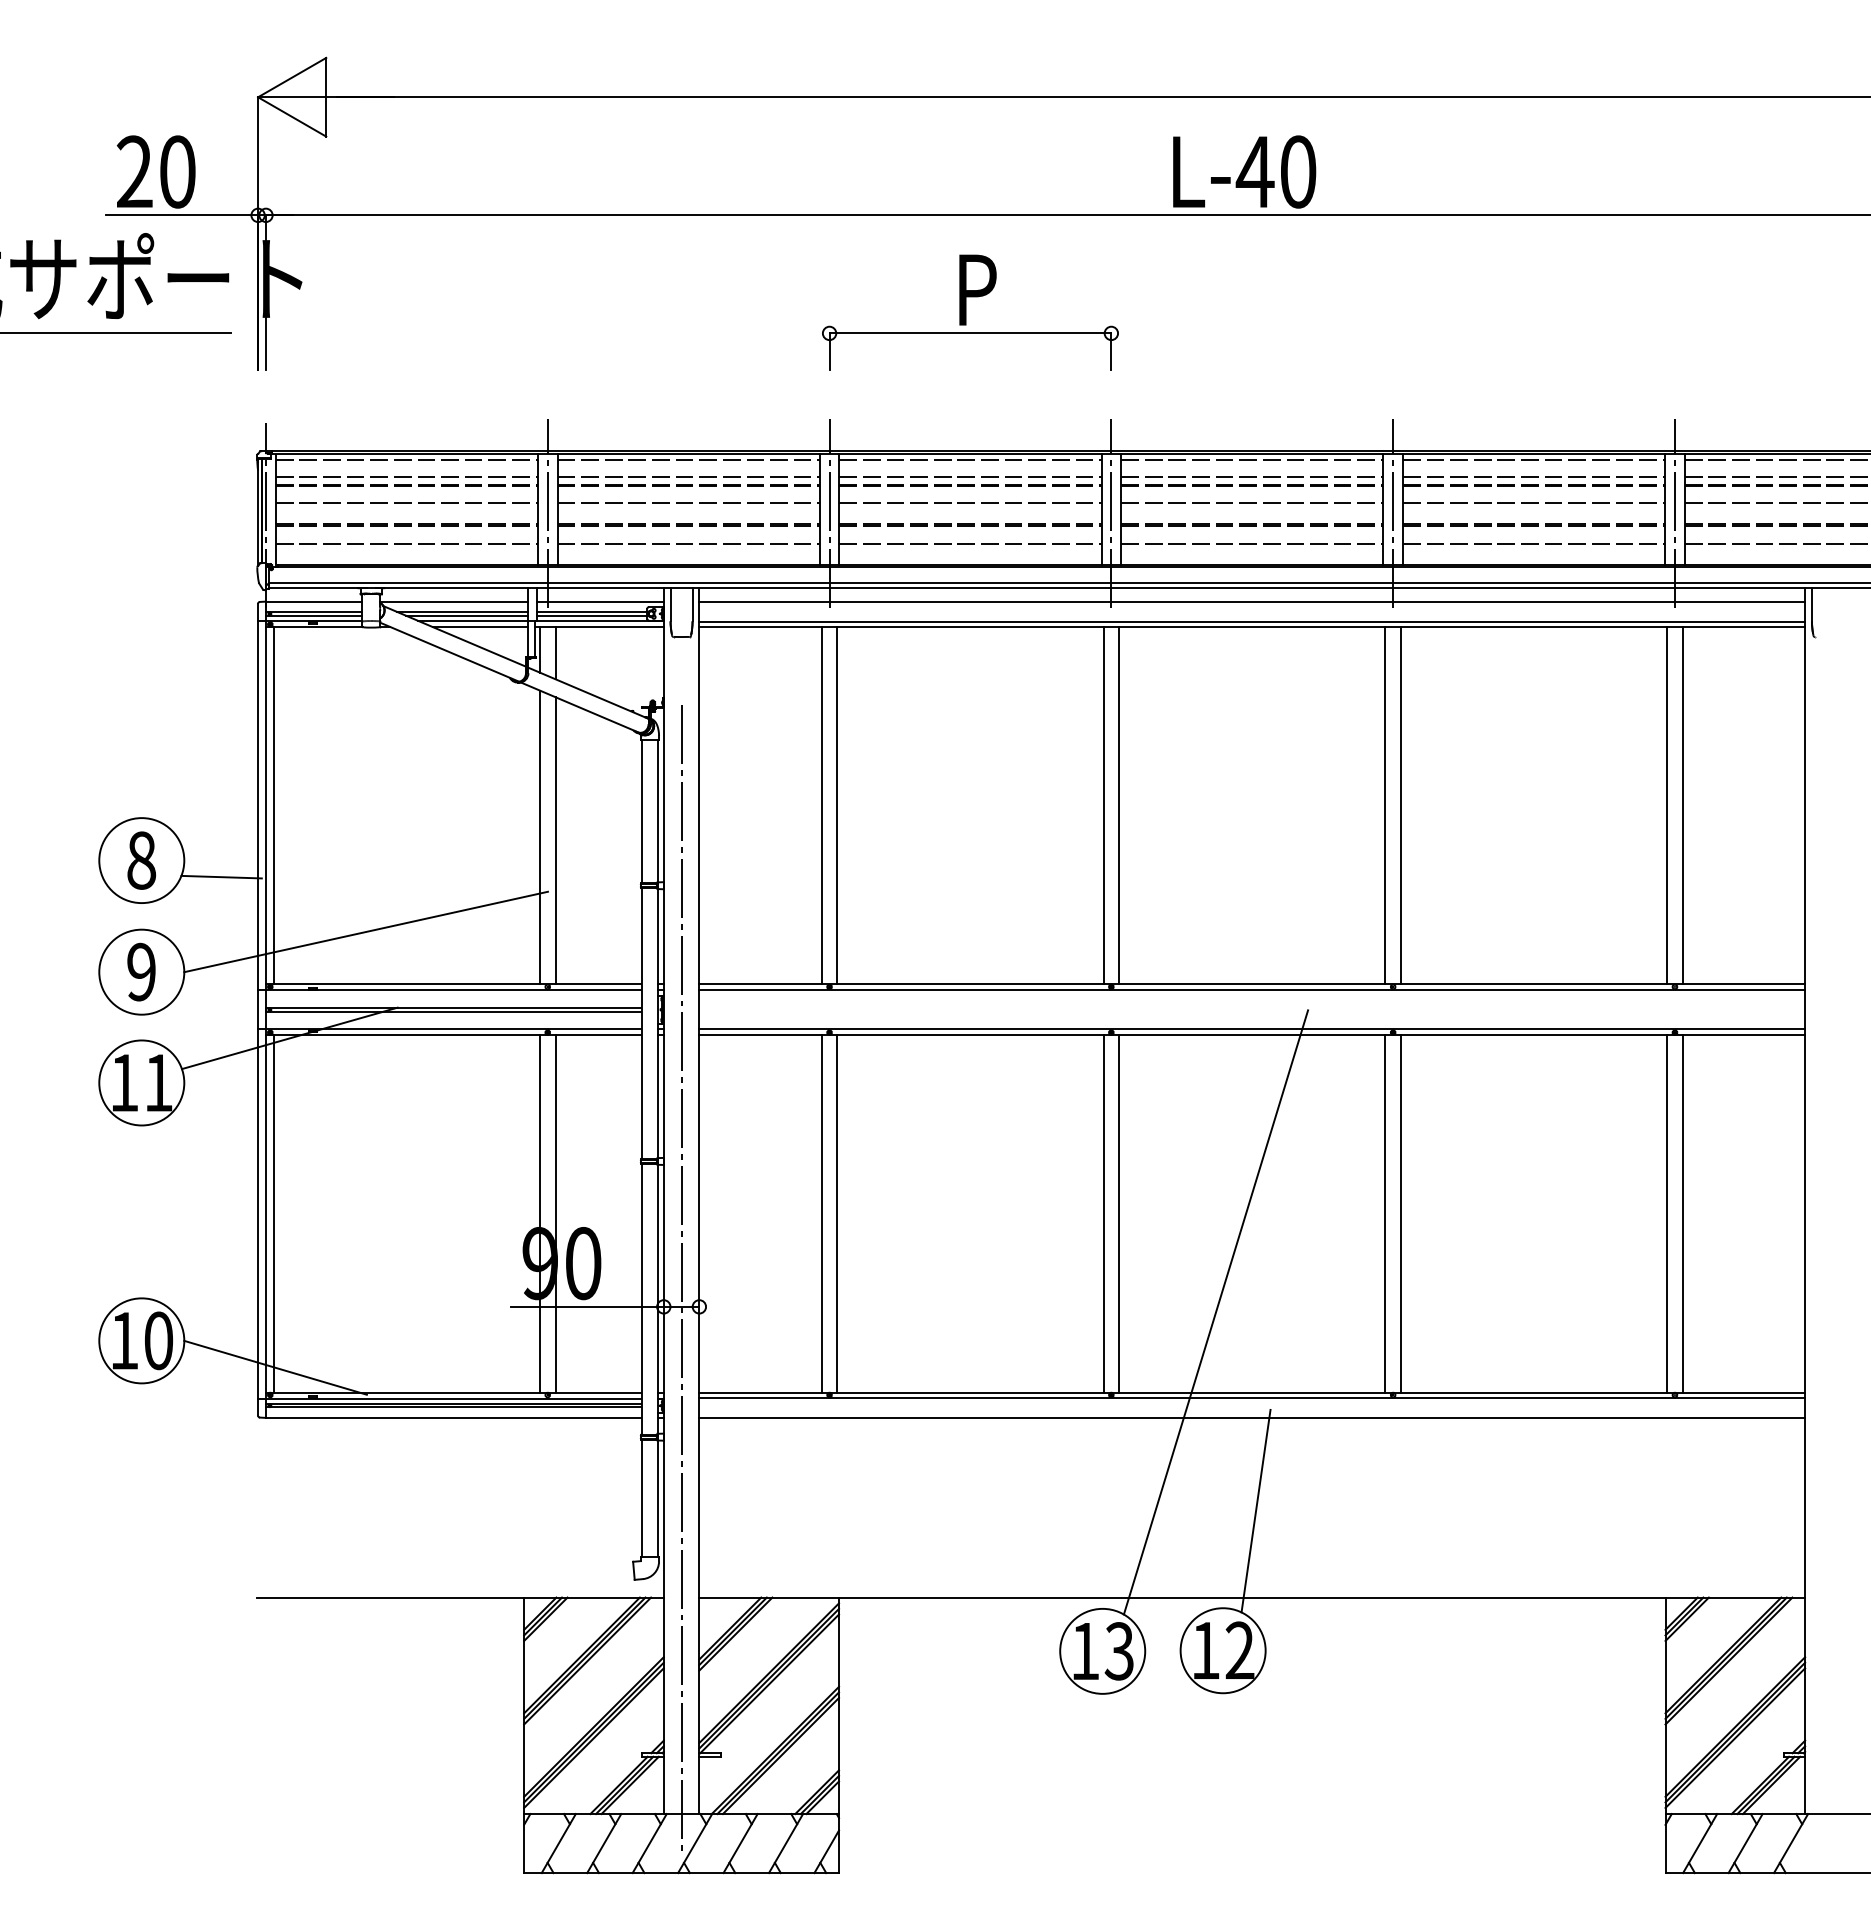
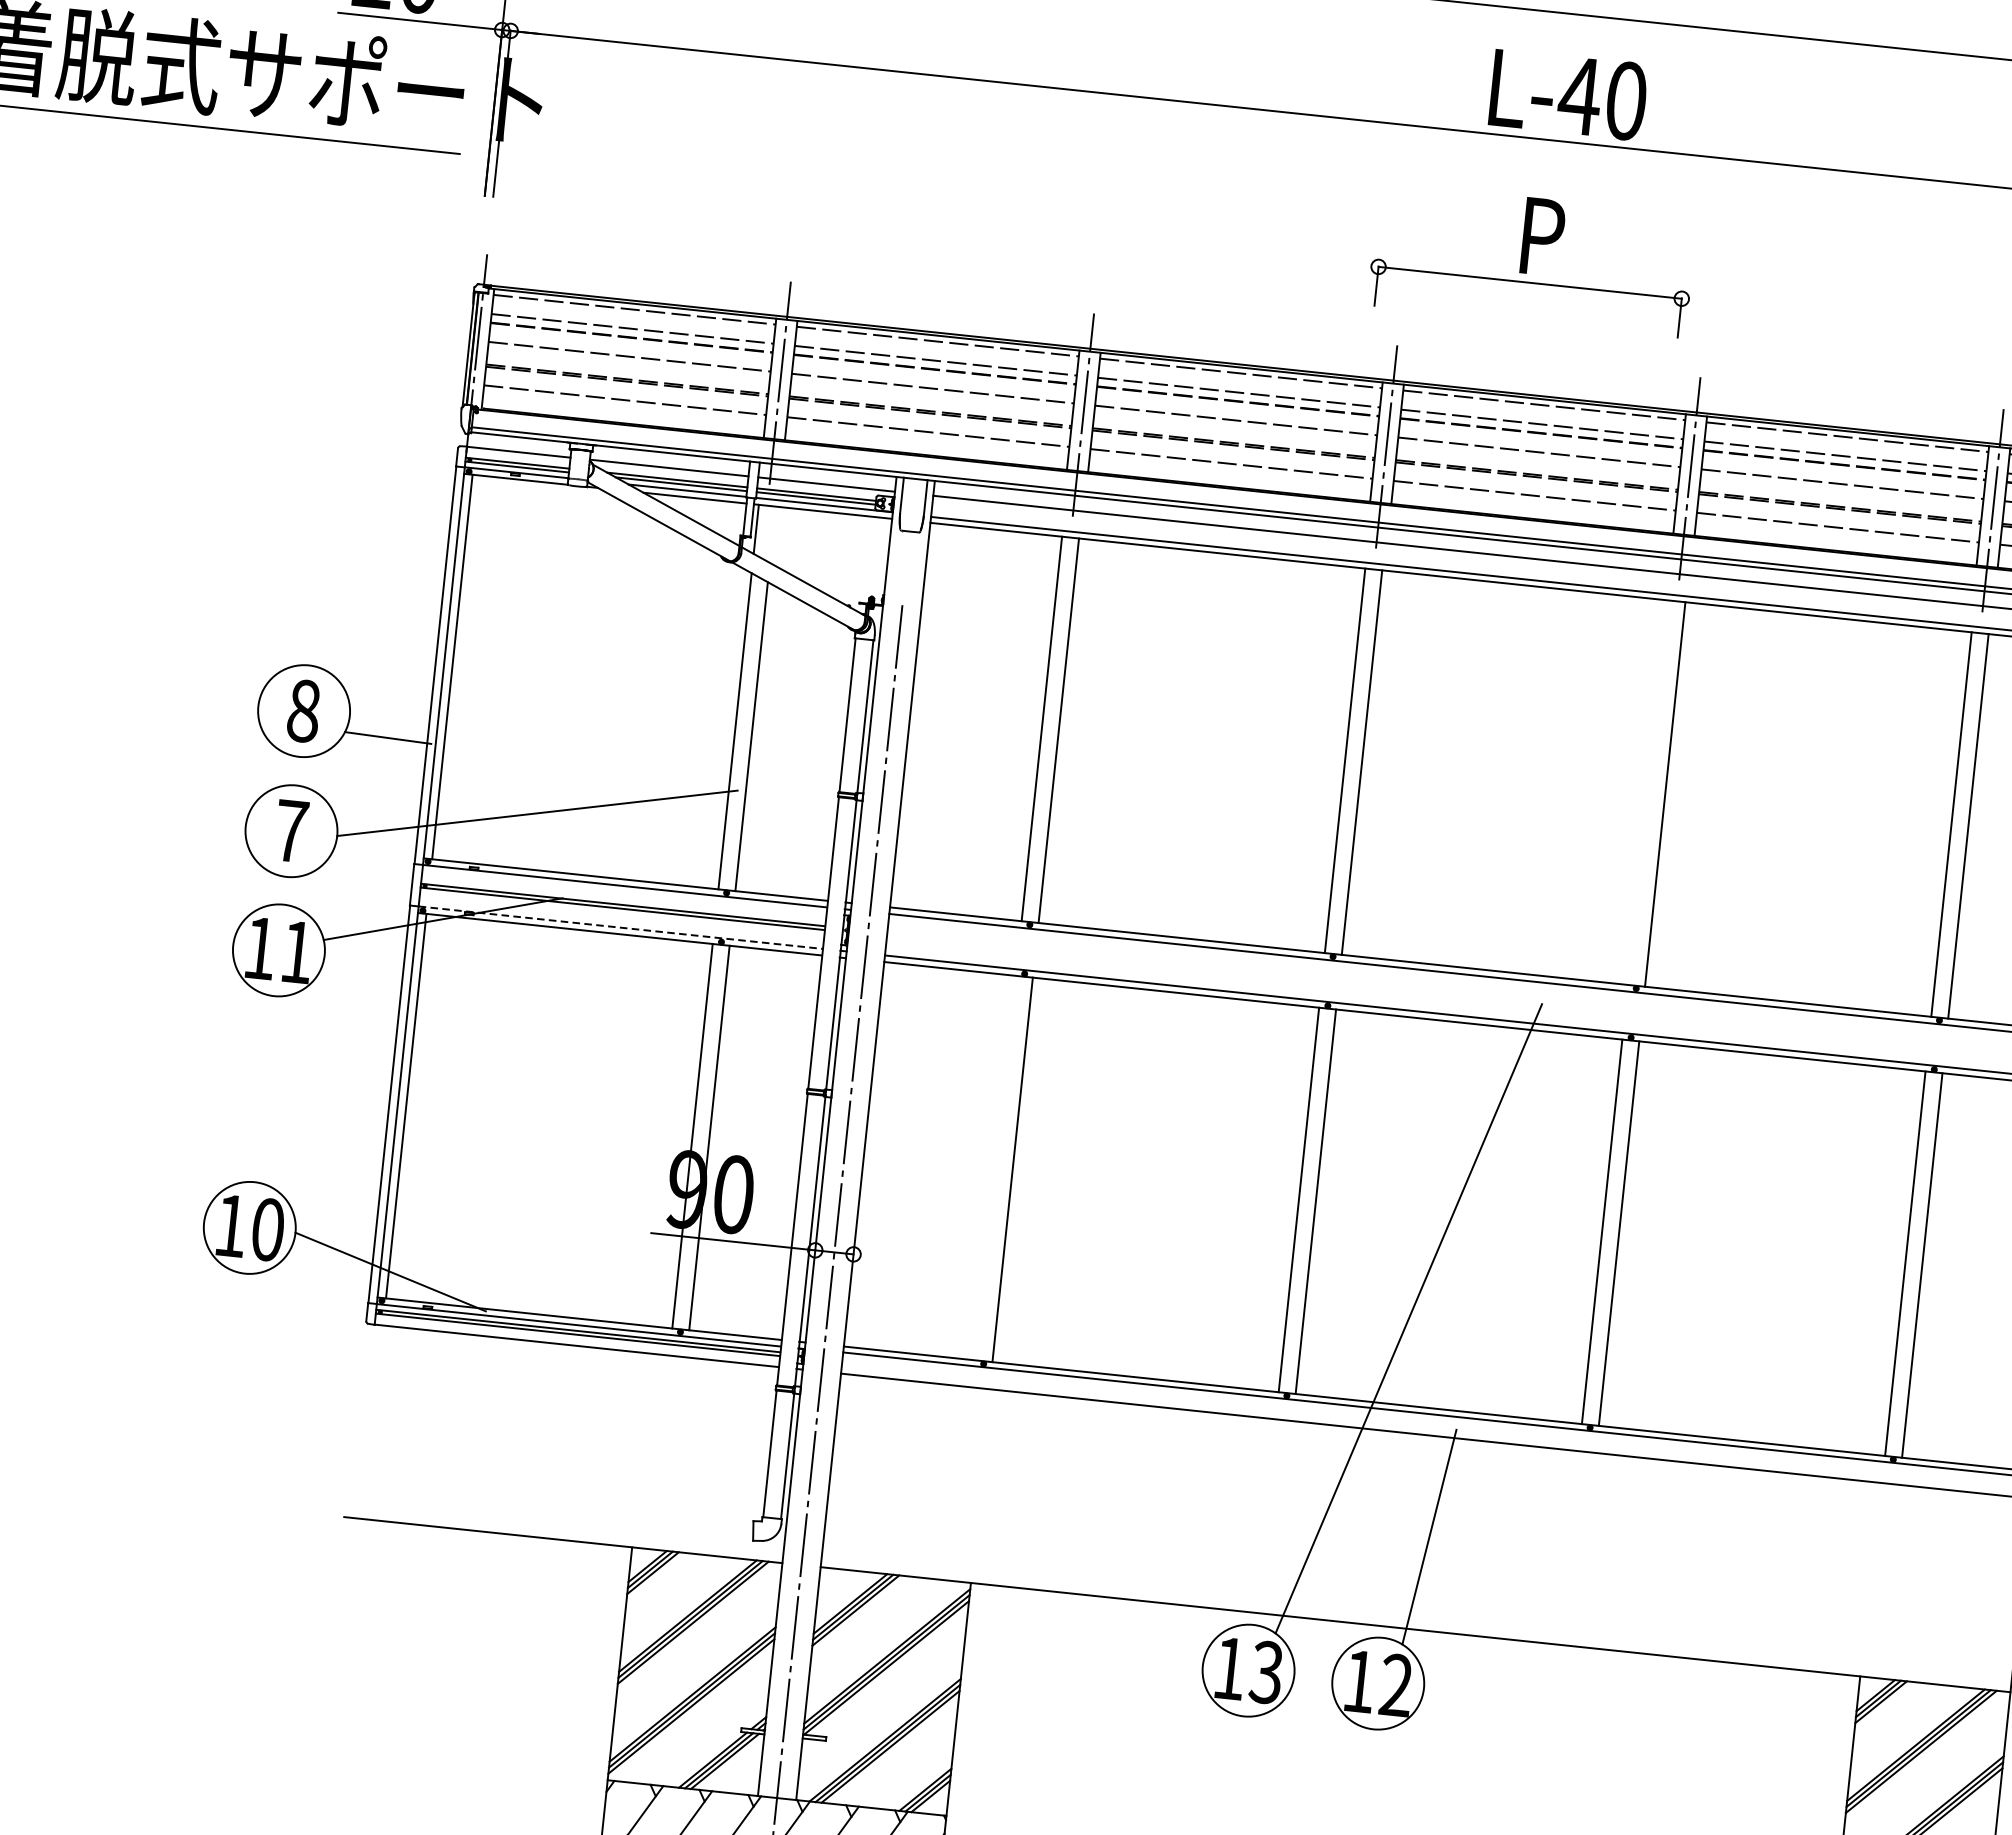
part: (970, 312) -> (1532, 260), moved
line: (555, 653) -> (772, 535), removed
line: (1385, 805) -> (1648, 792), removed
text: (141, 971) -> (291, 830), 9 -> 7
line: (453, 1029) -> (620, 928), solid -> dashed
line: (821, 1213) -> (995, 1167), removed

